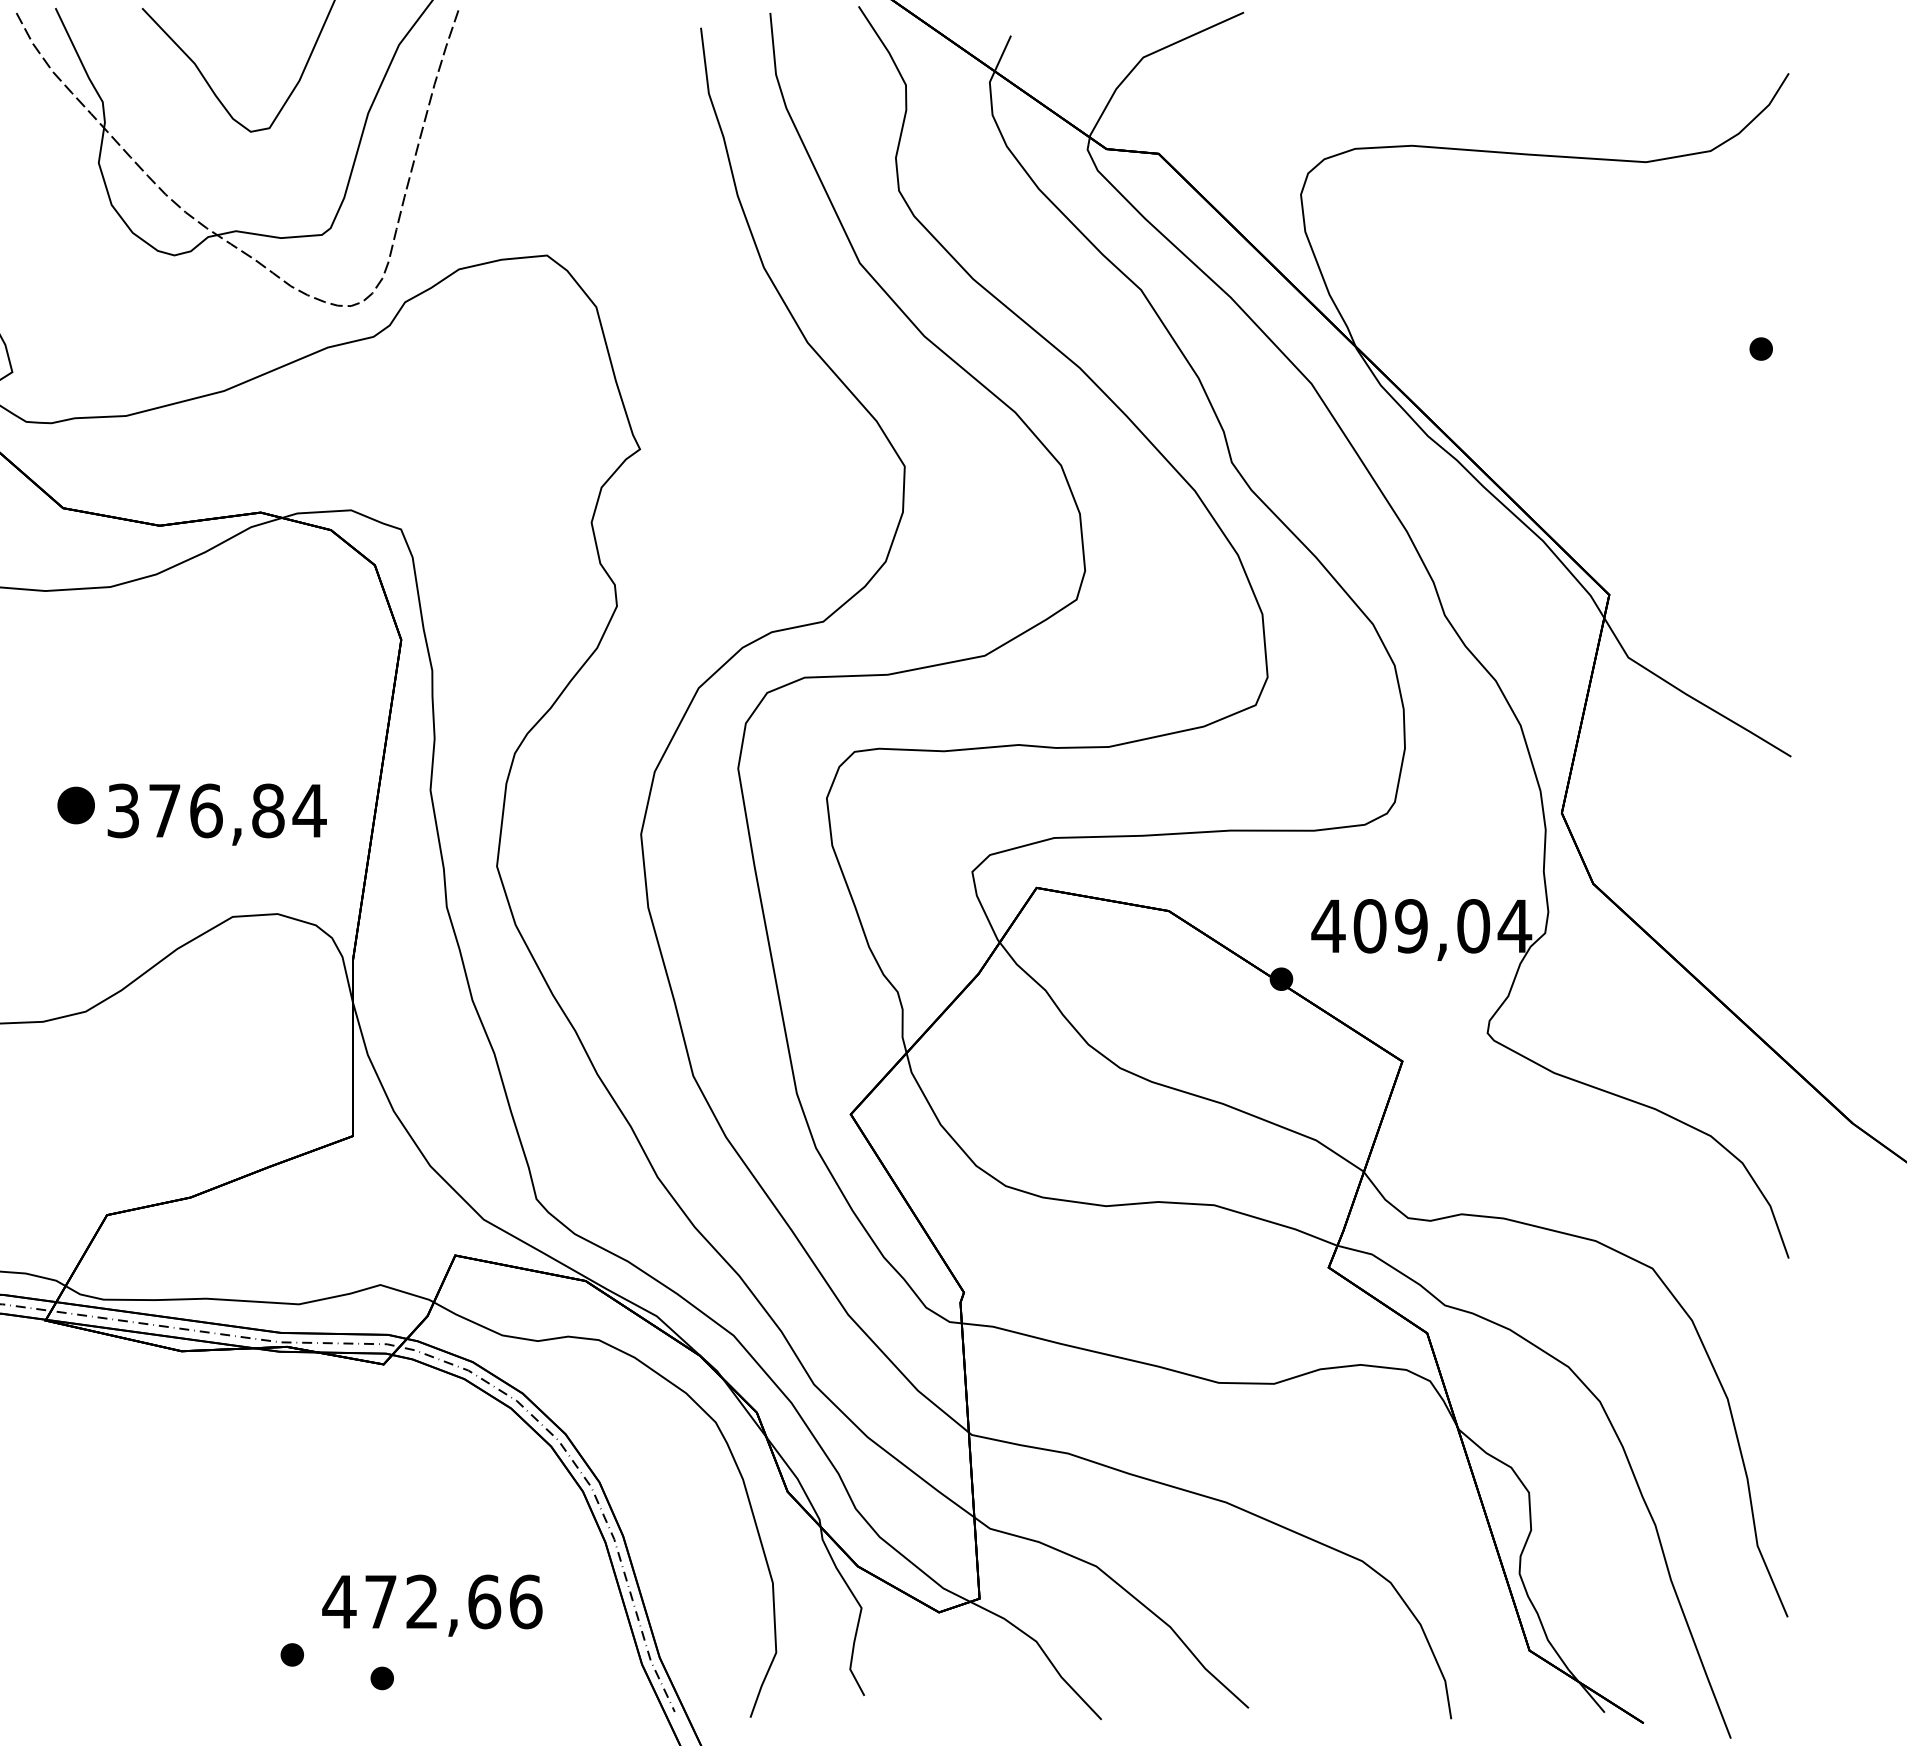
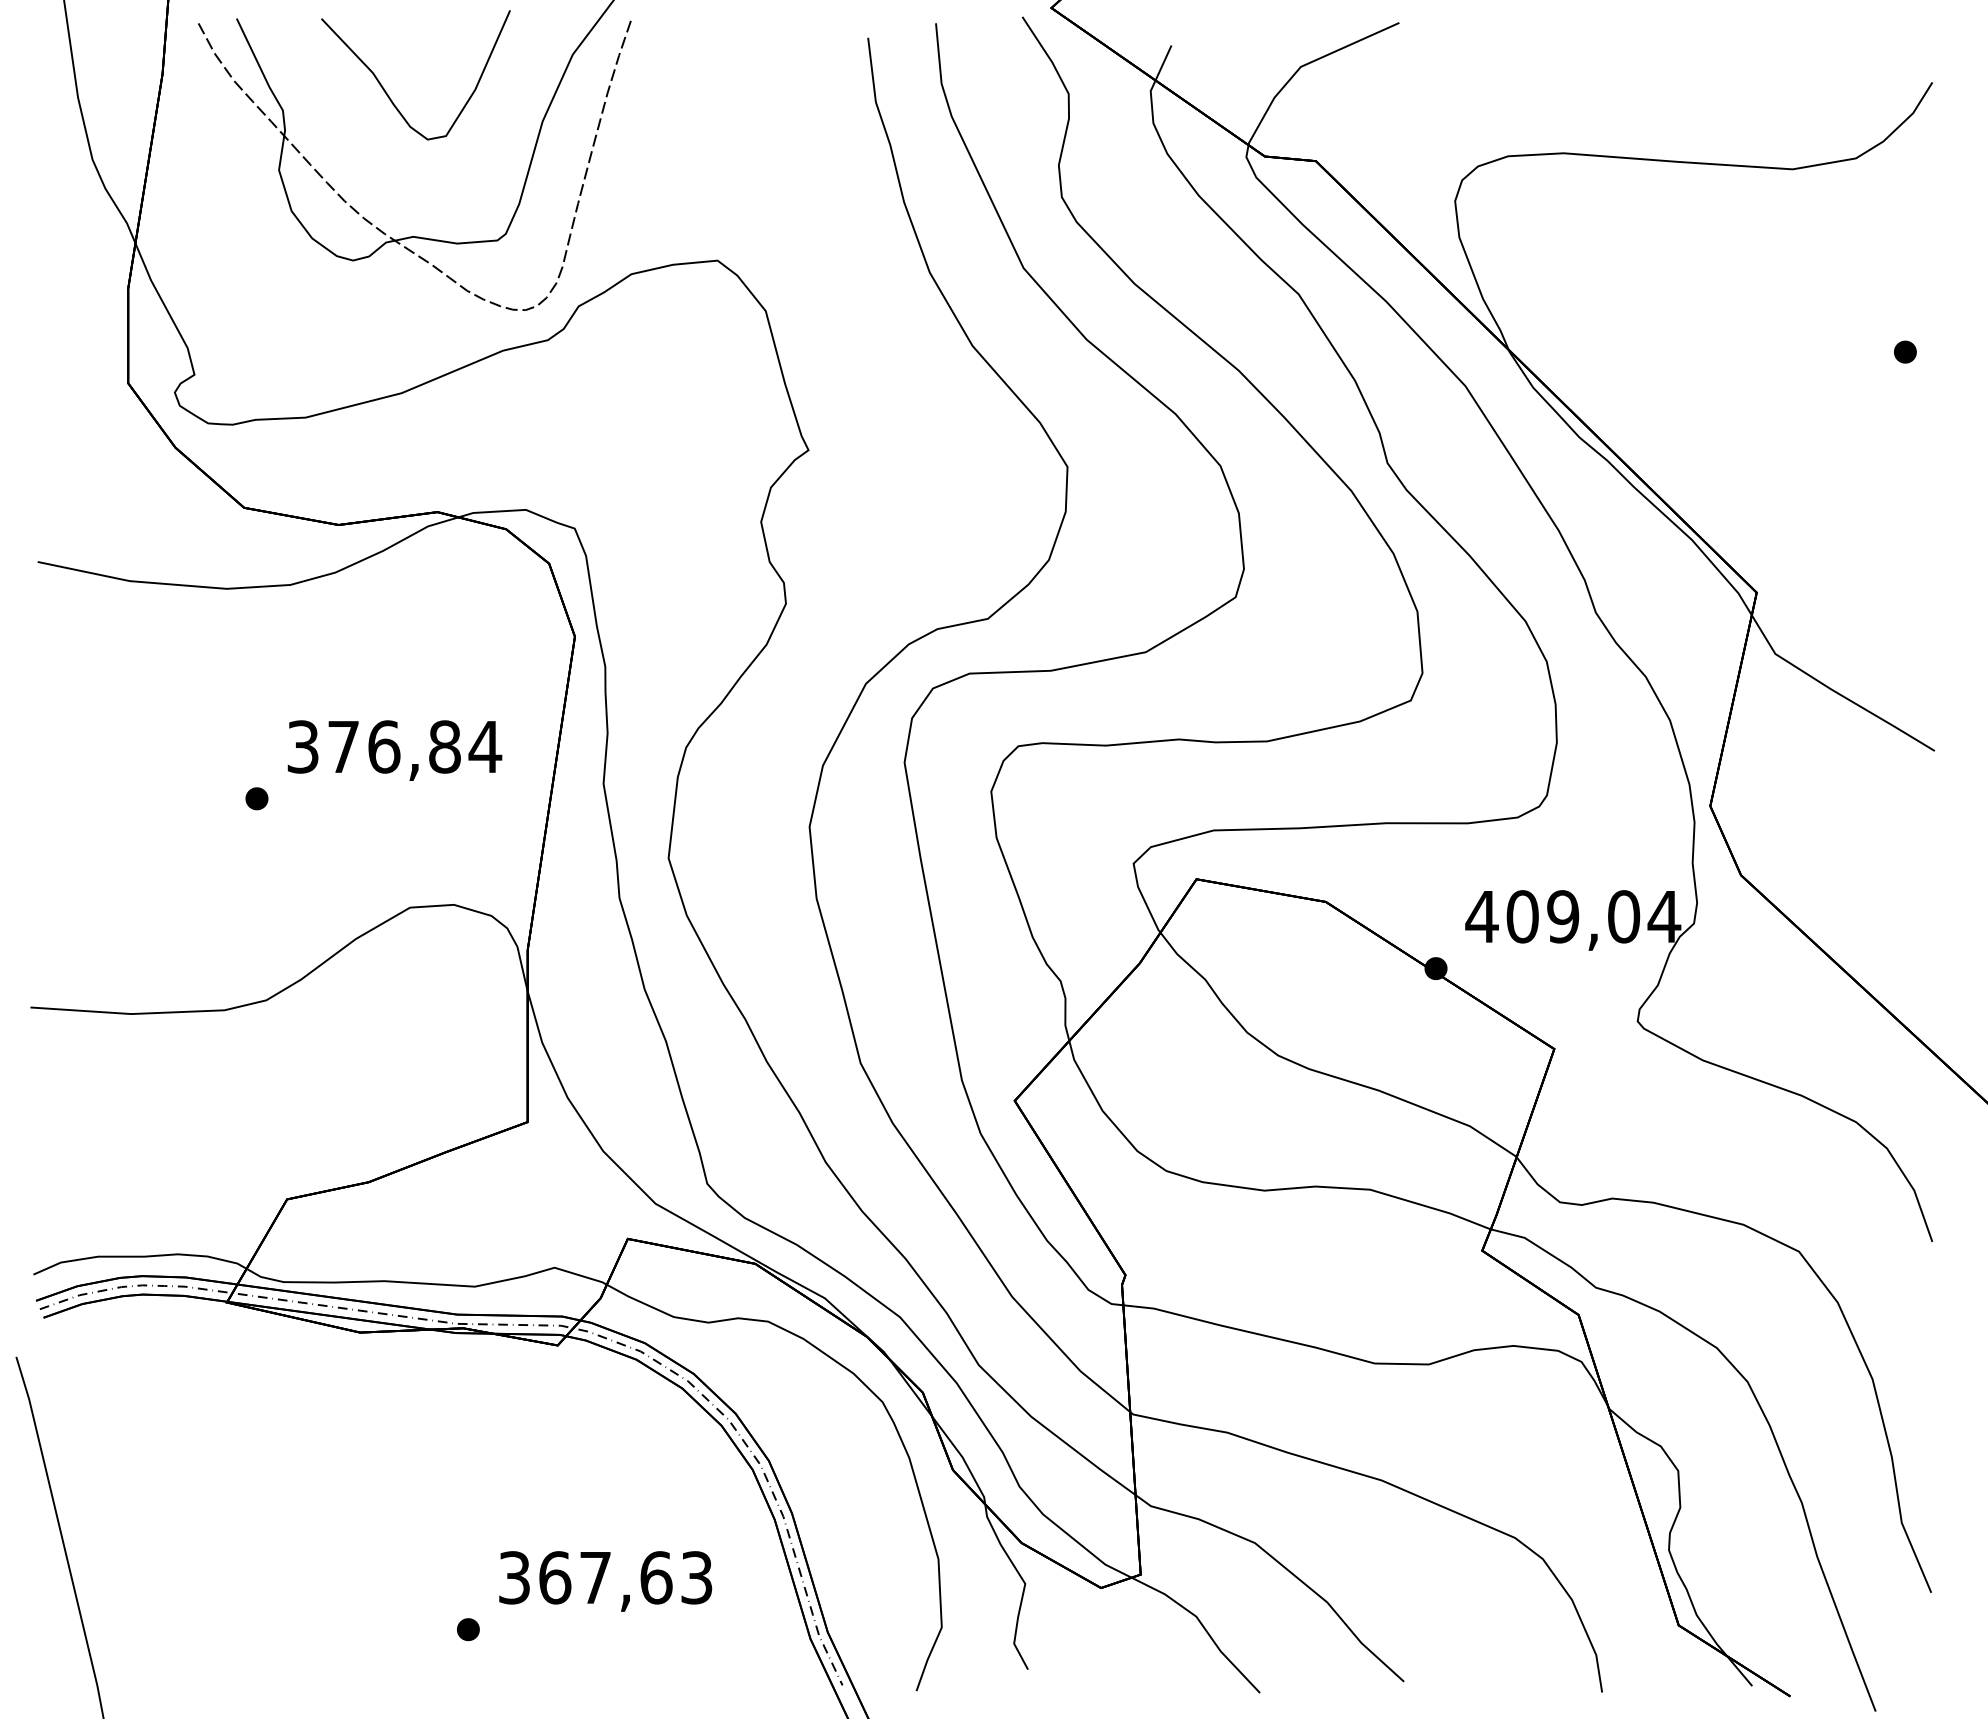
part: (75, 805) -> (256, 798), size x0.62
text: (216, 814) -> (394, 750), moved
text: (432, 1601) -> (605, 1577), 472,66 -> 367,63
part: (382, 1678) -> (556, 1652), removed

